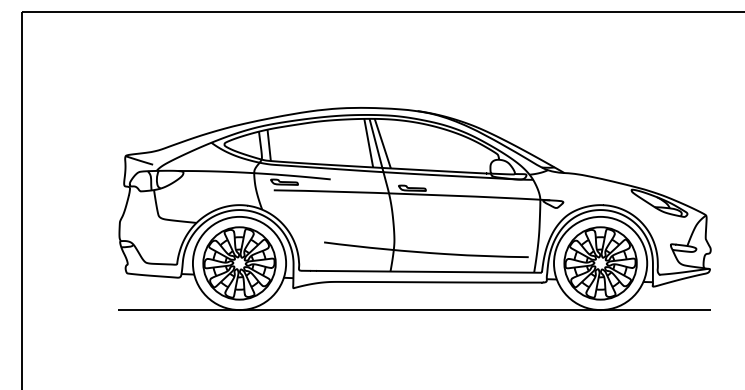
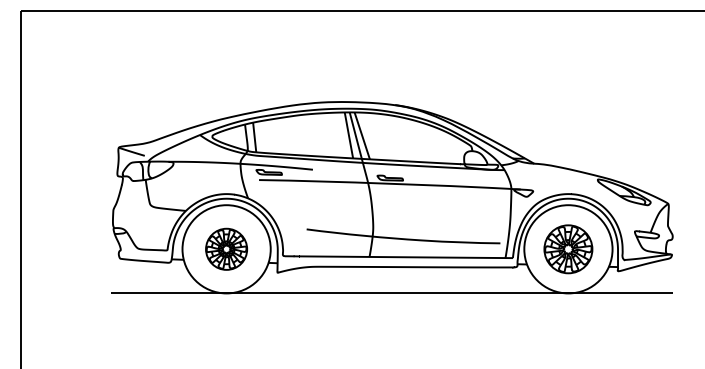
part: (239, 263) -> (226, 249), size x0.6
part: (600, 263) -> (568, 249), size x0.7

